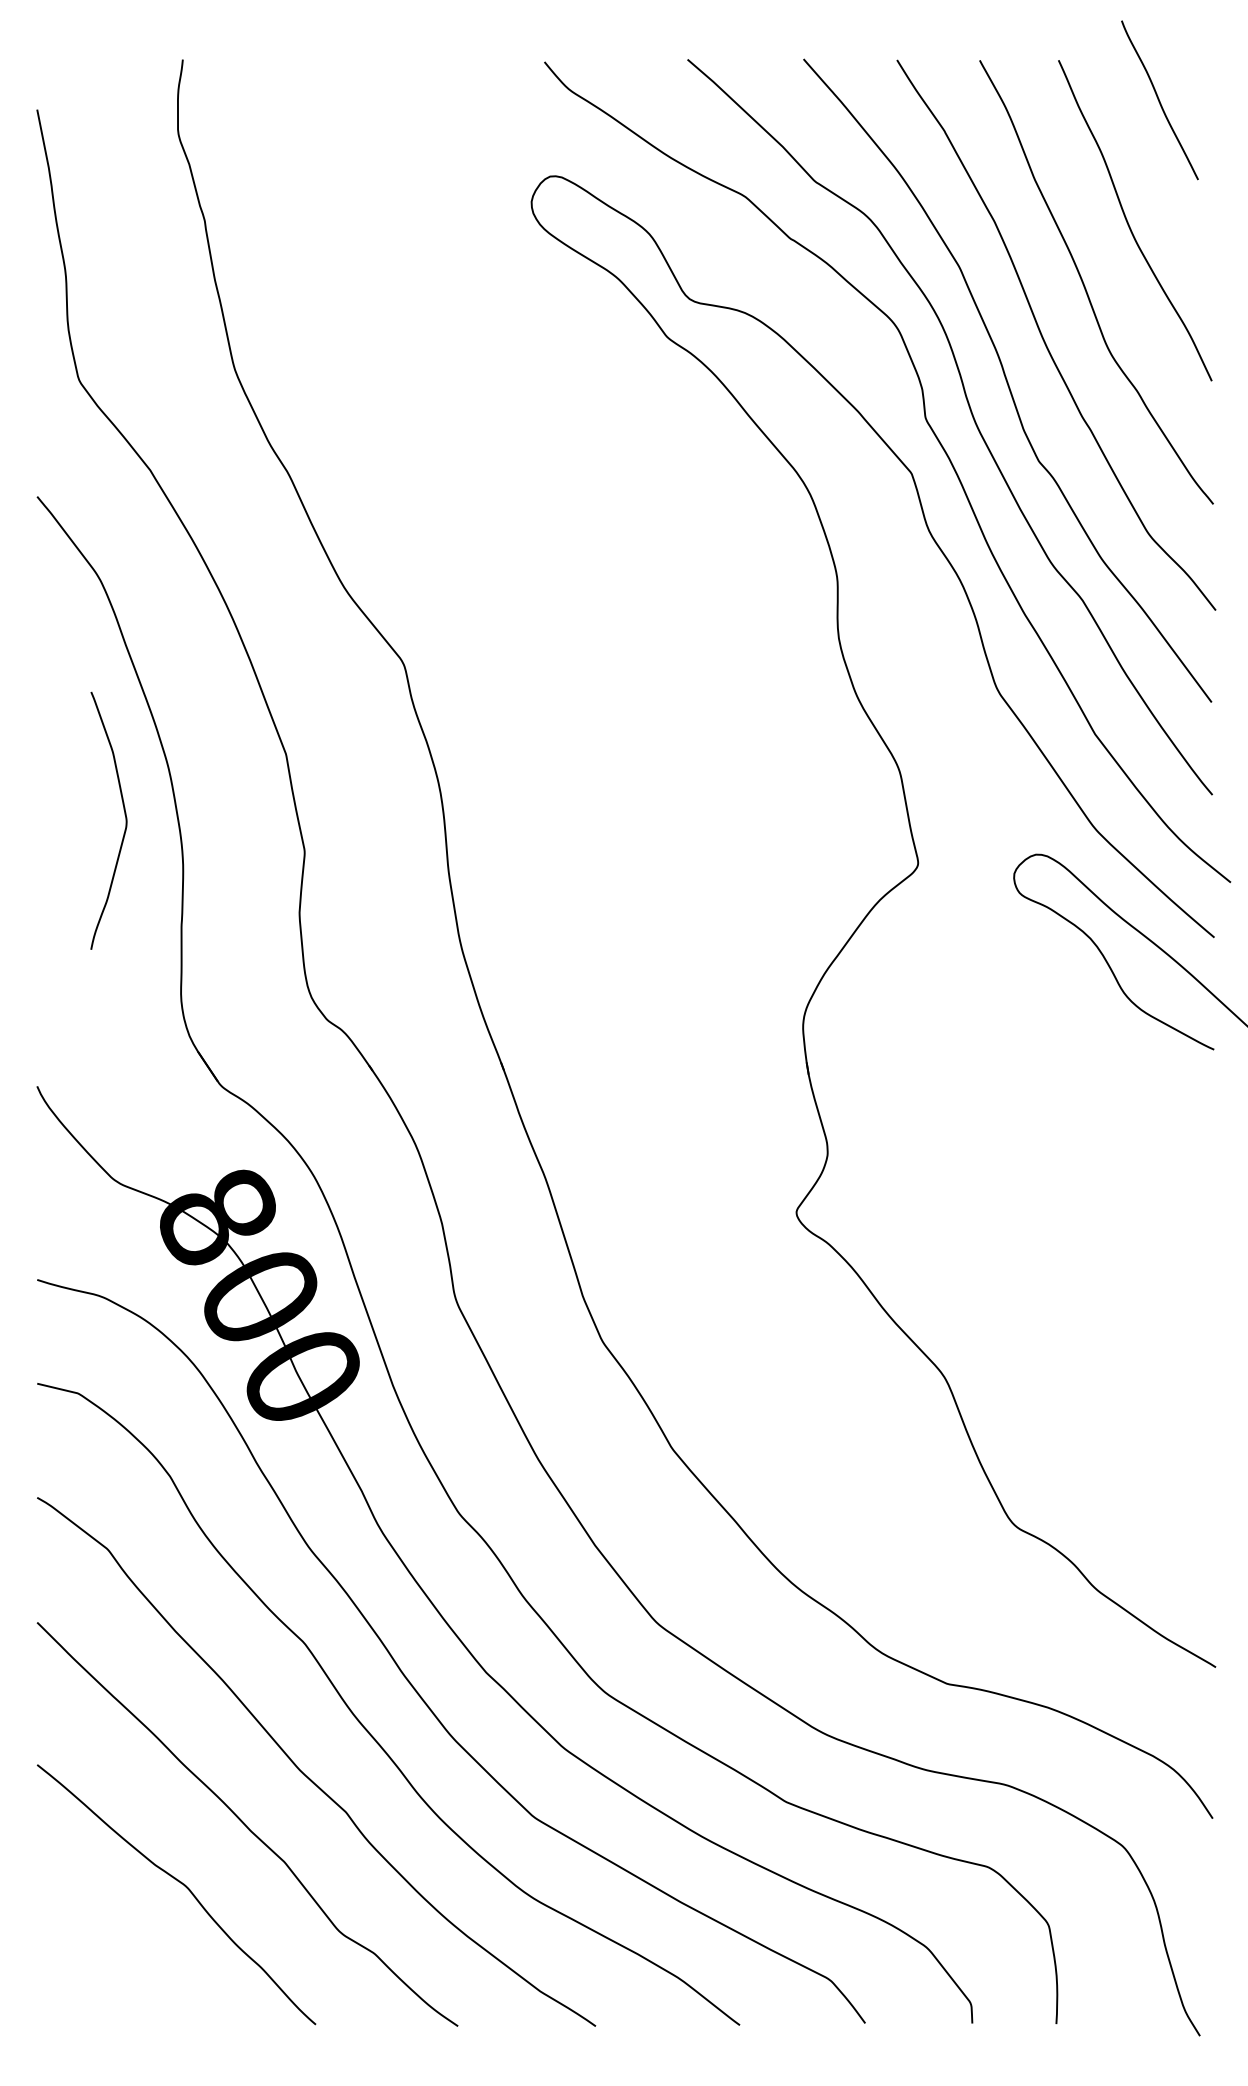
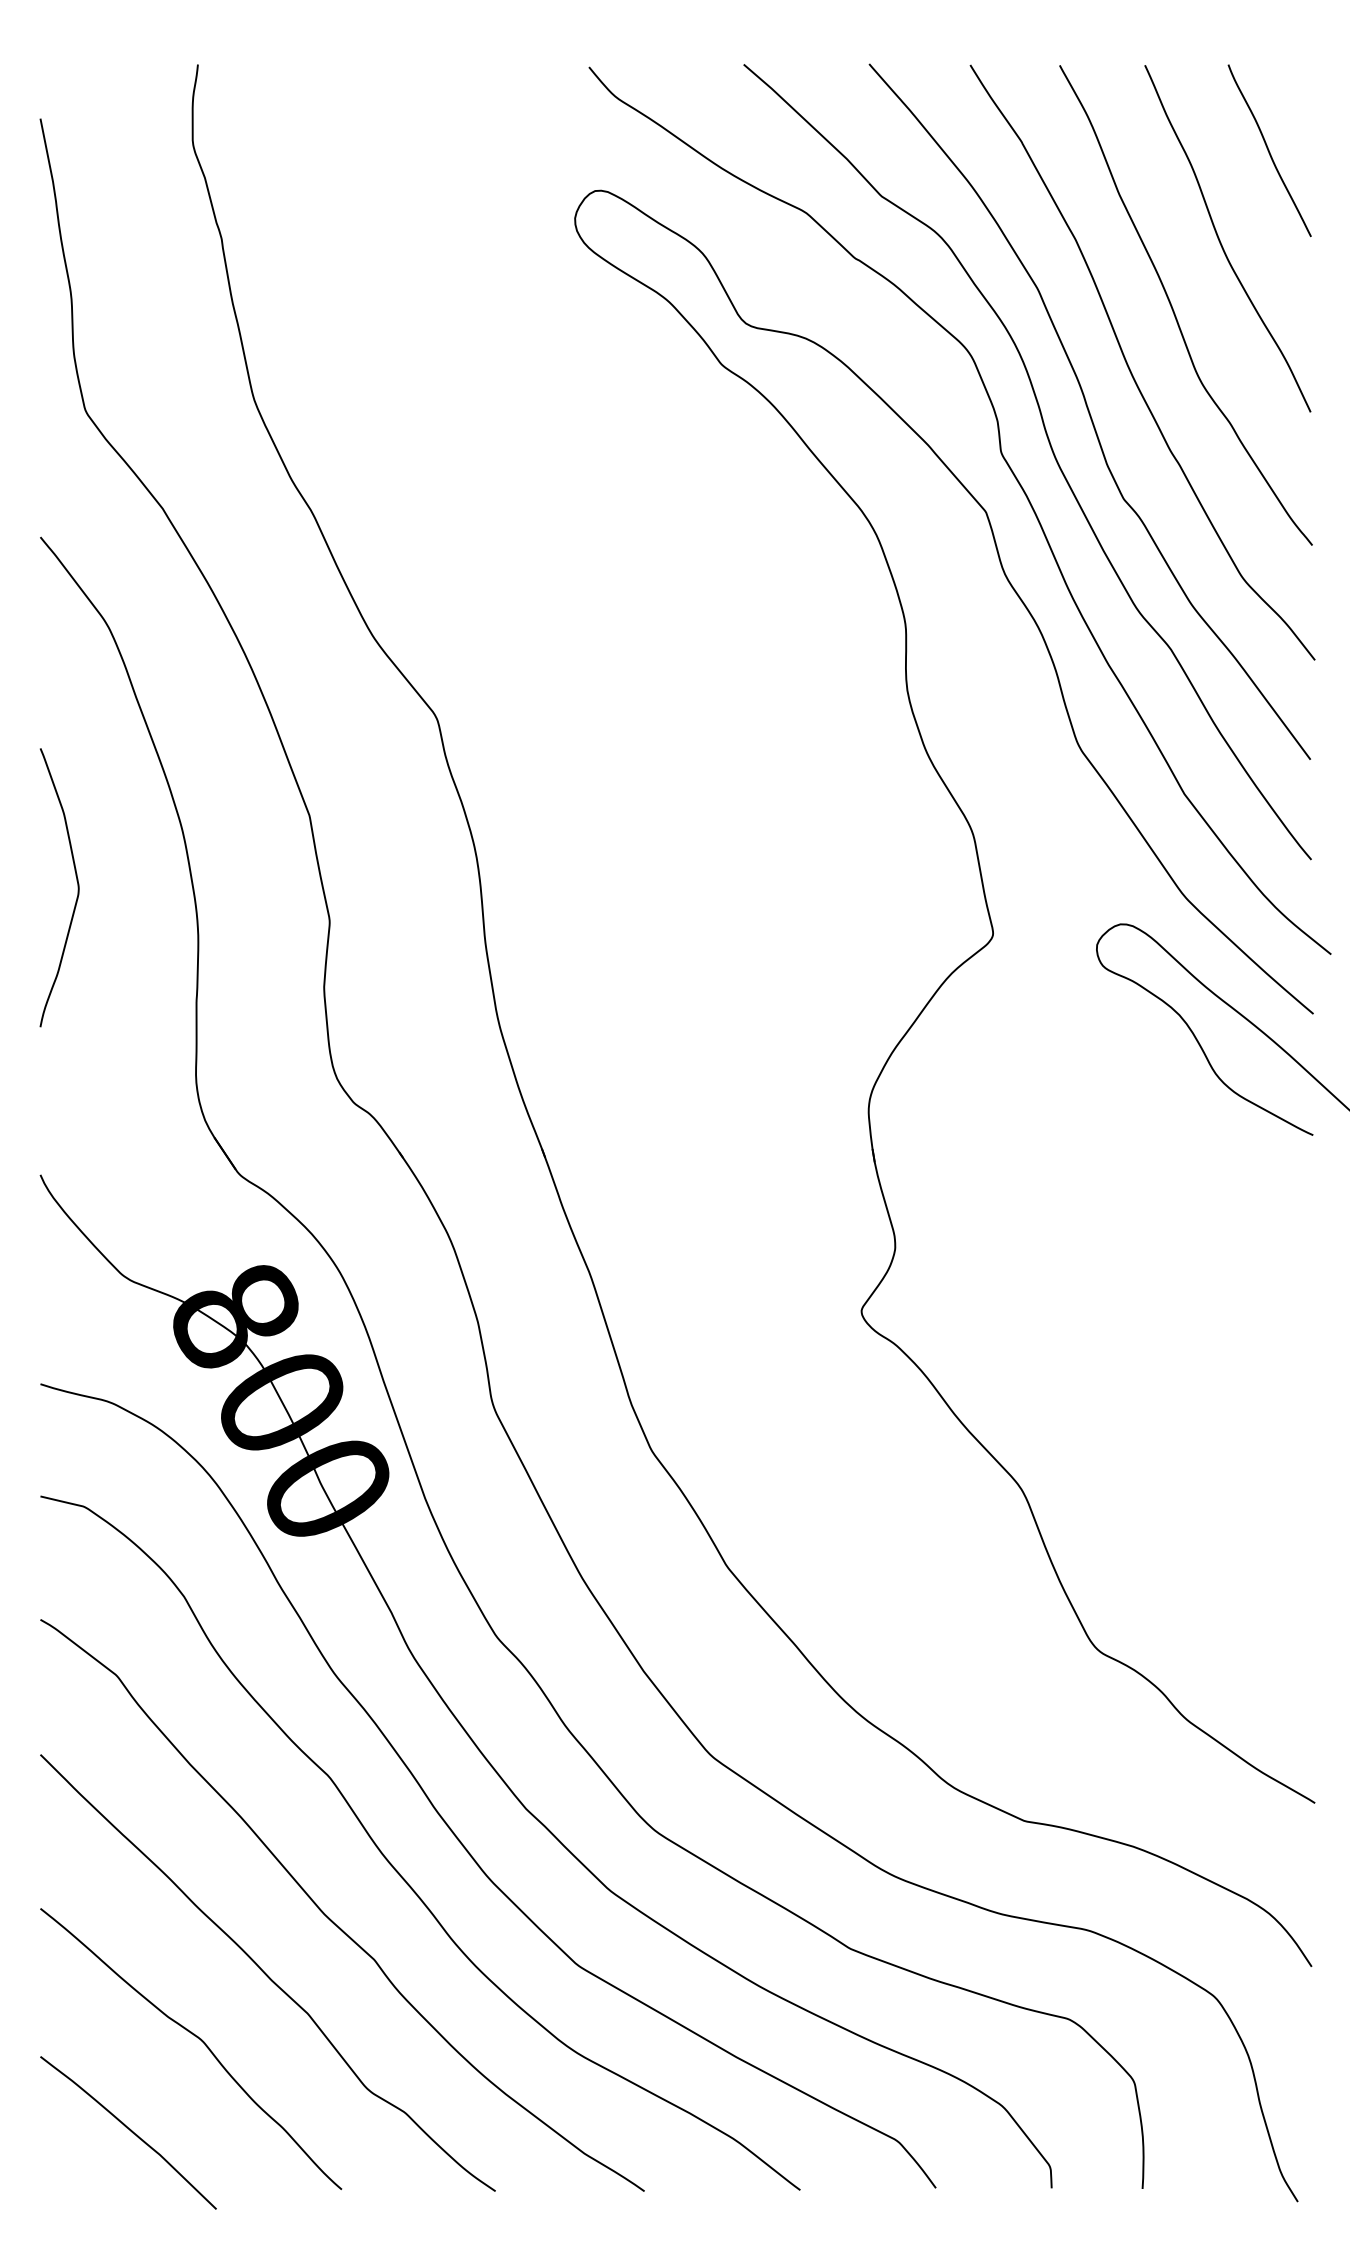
curve: (1159, 100) -> (1269, 150), moved
curve: (124, 815) -> (76, 881), moved
curve: (119, 1970) -> (129, 2130), added

